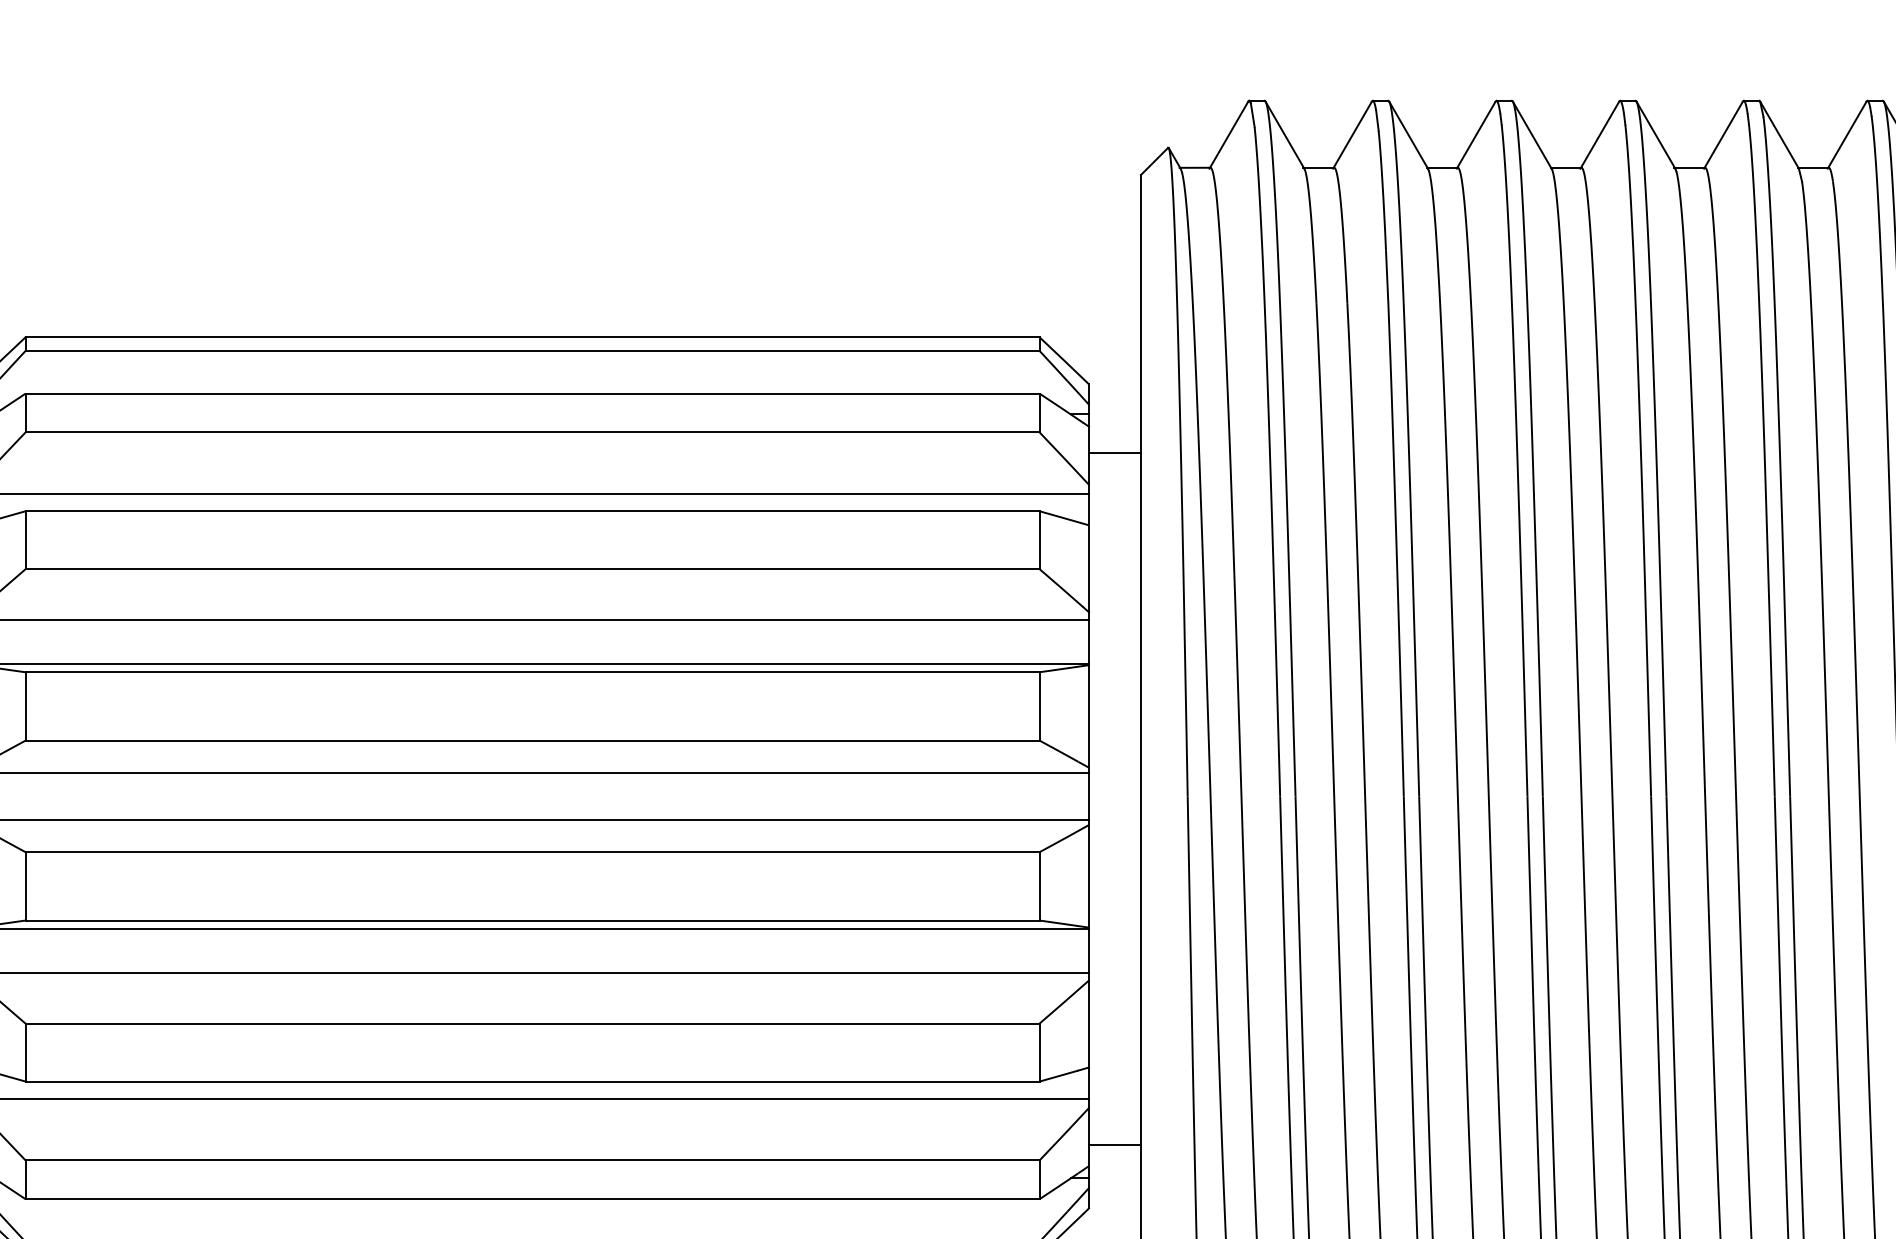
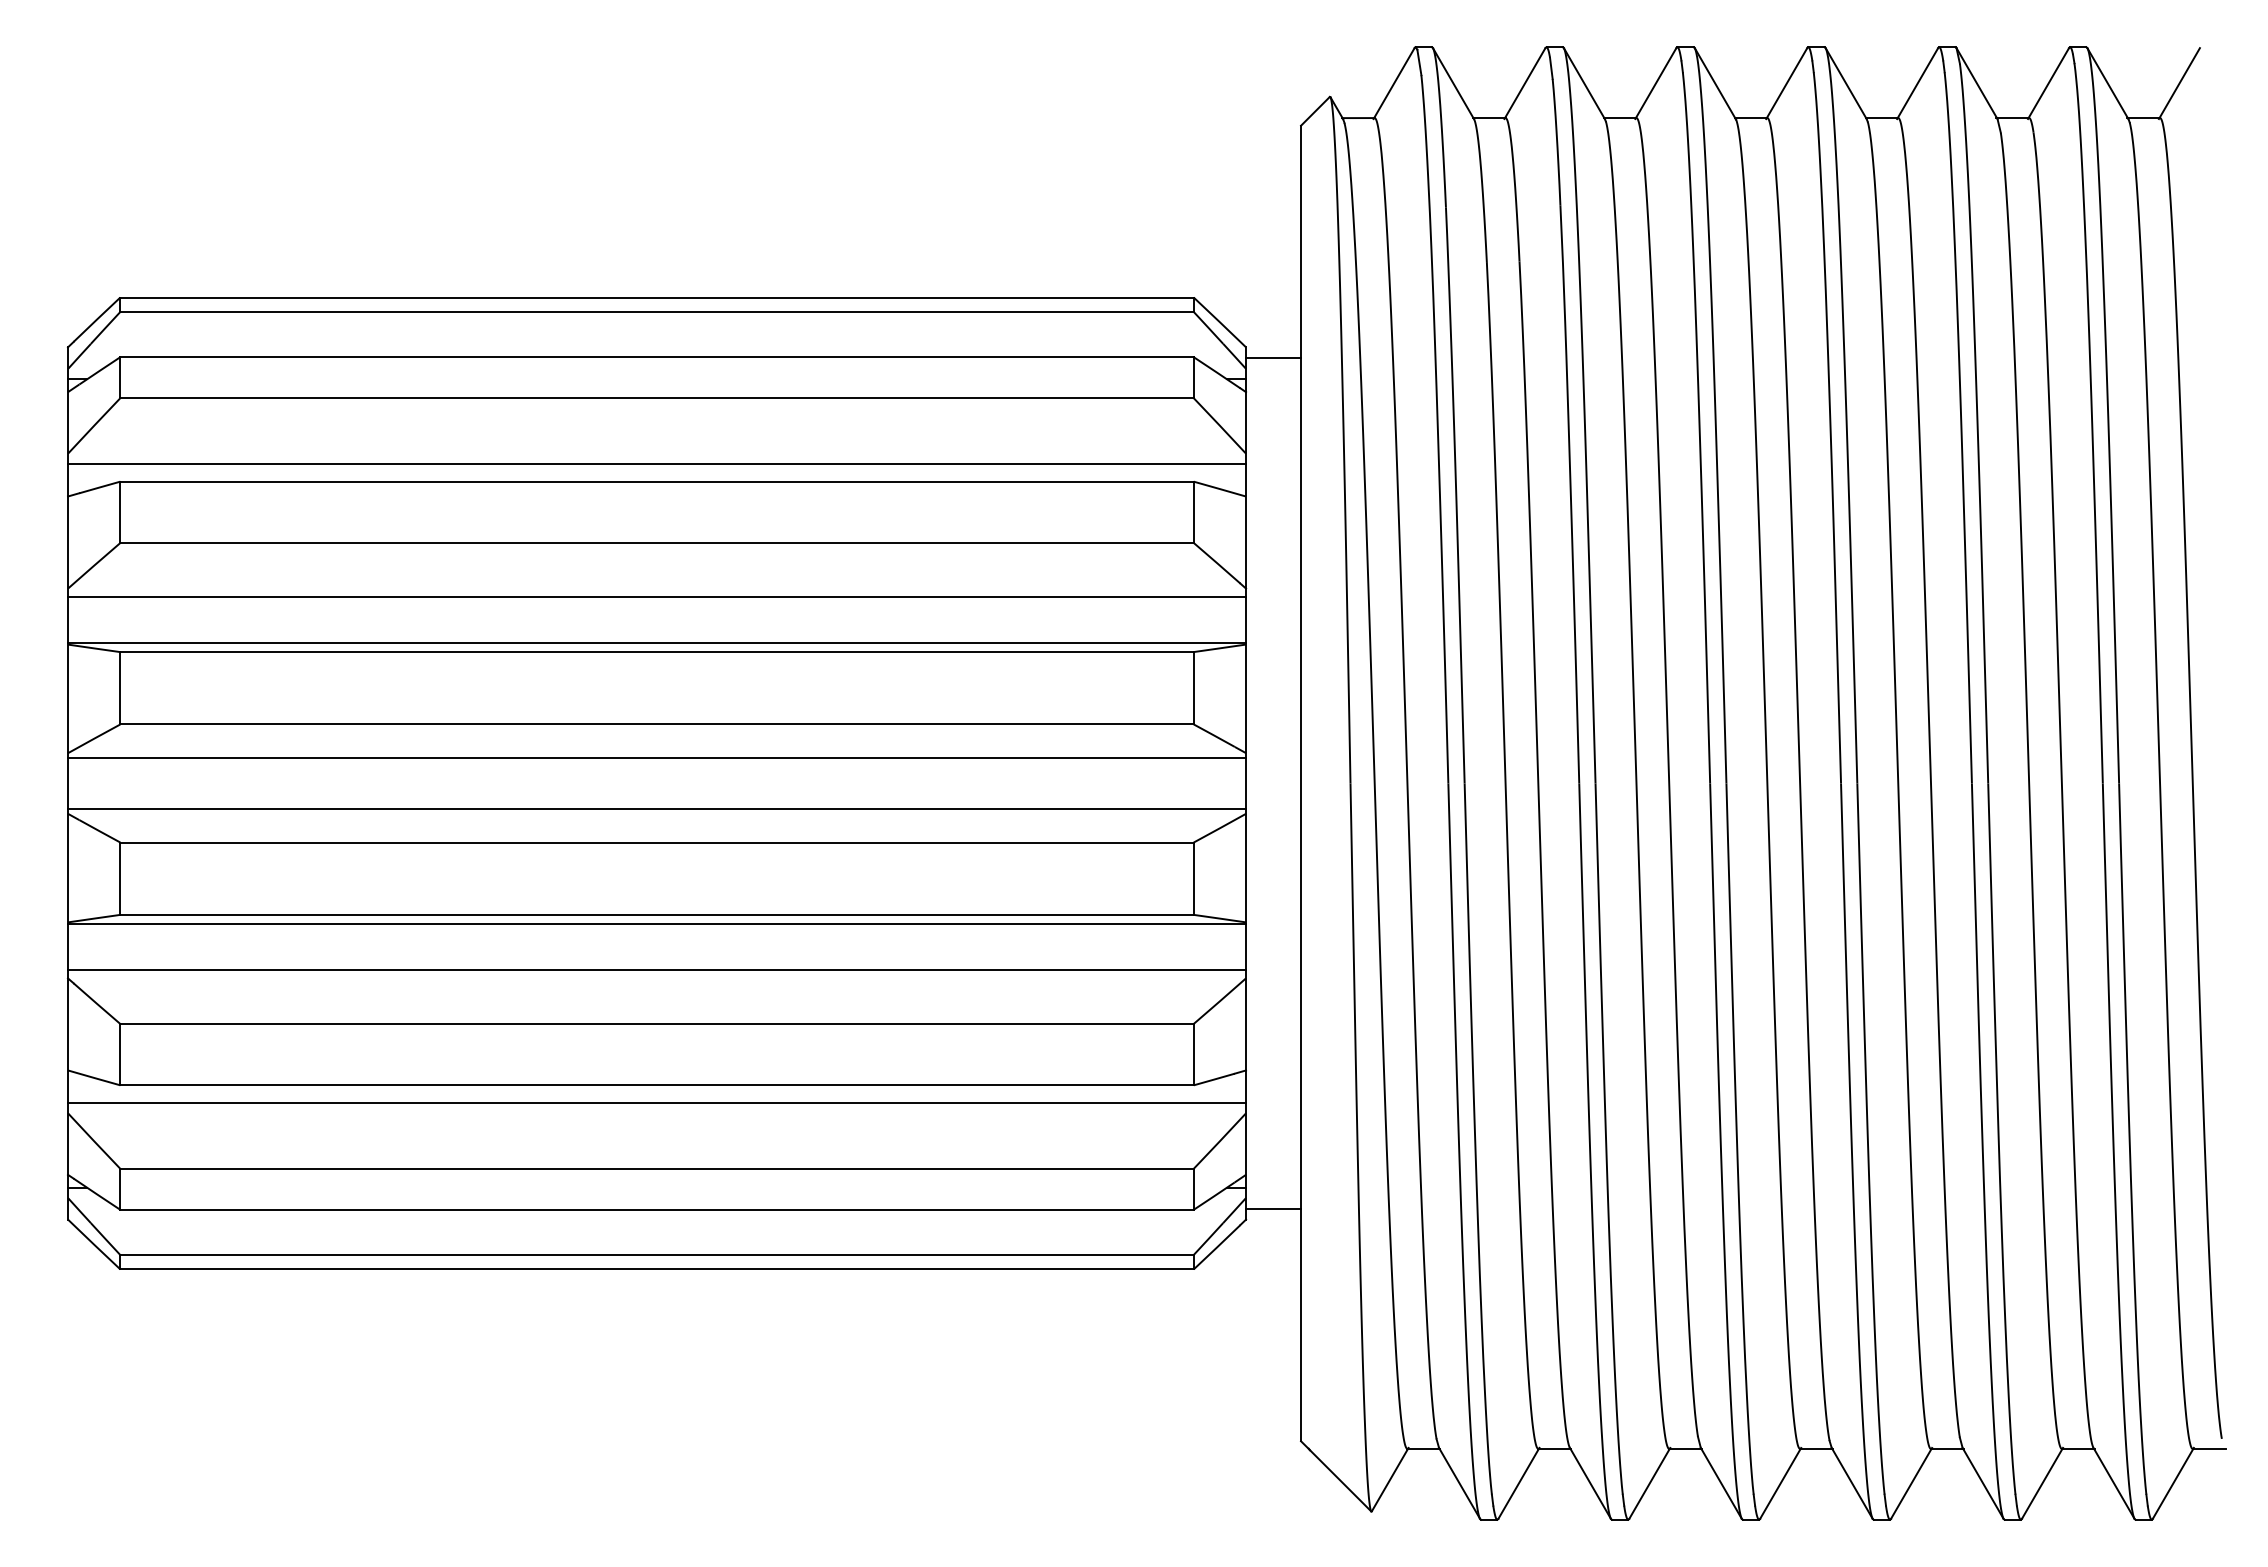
line: (1114, 453) -> (1273, 358), moved
line: (1114, 1145) -> (1273, 1208), moved

